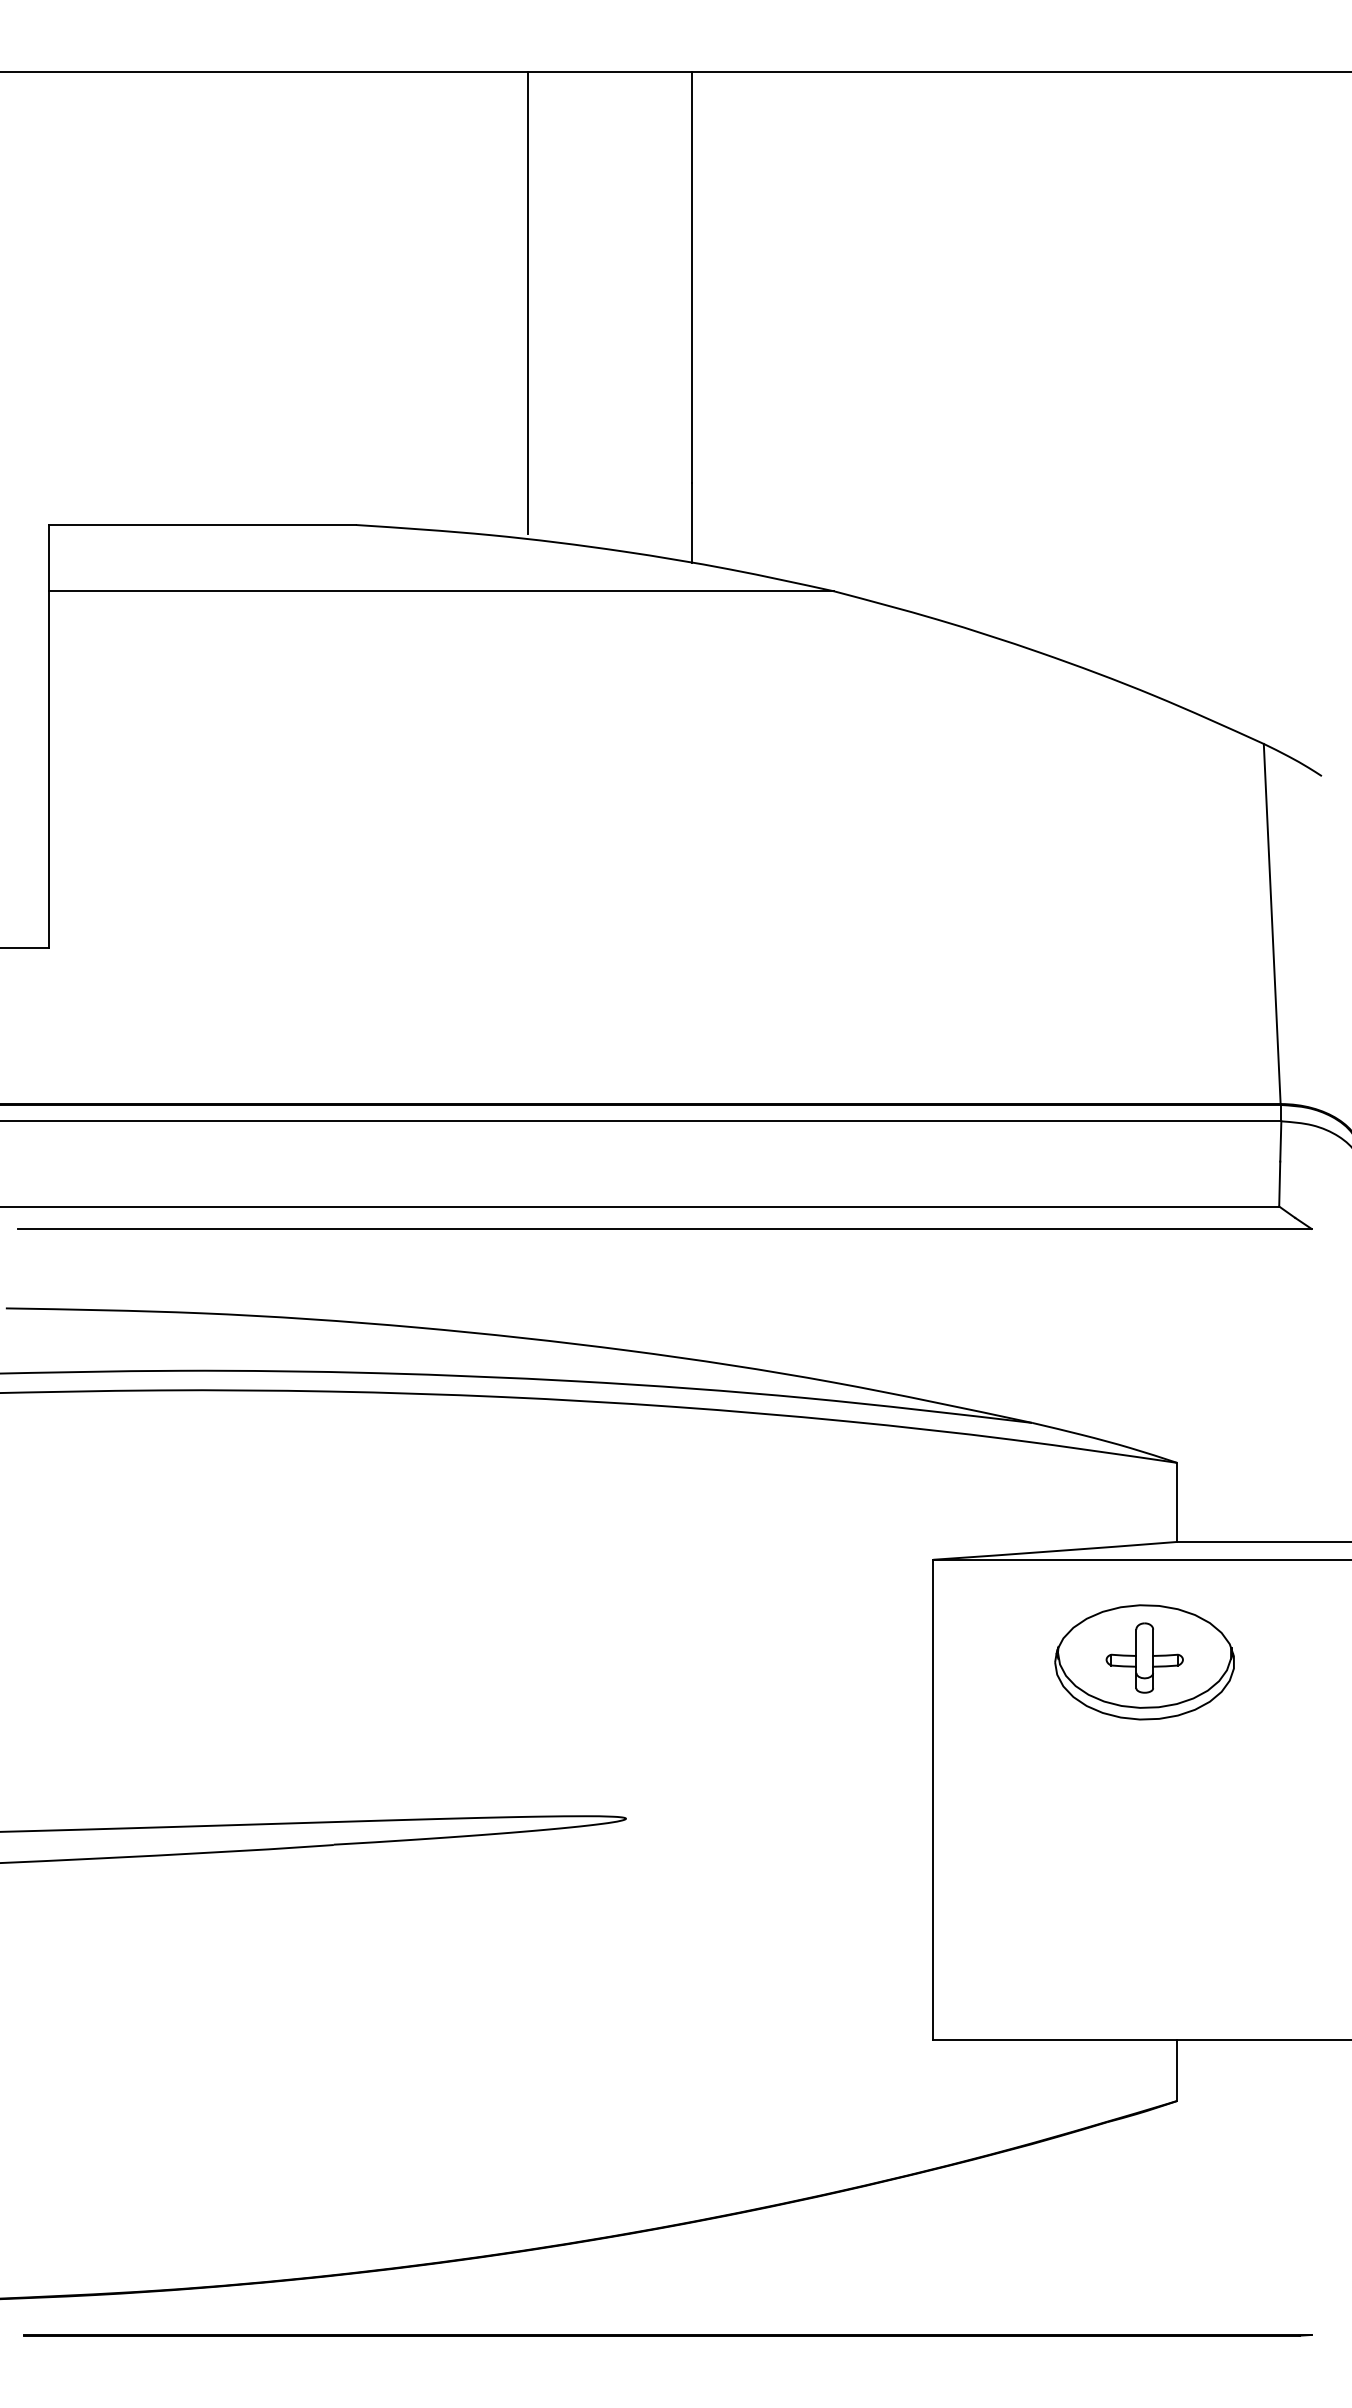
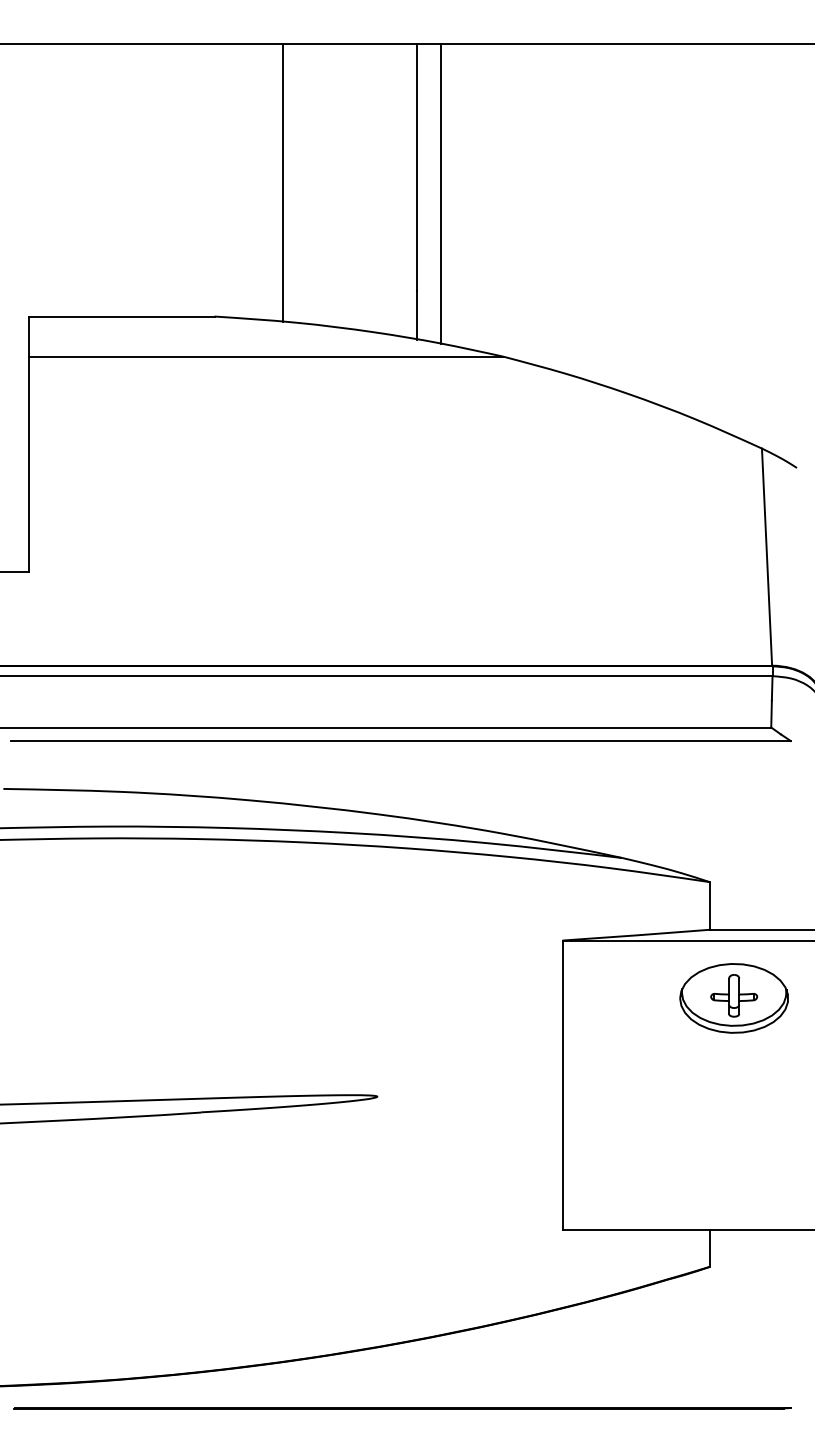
line: (528, 302) -> (283, 182), moved
line: (732, 320) -> (441, 193), added
part: (1143, 1662) -> (733, 998), moved

